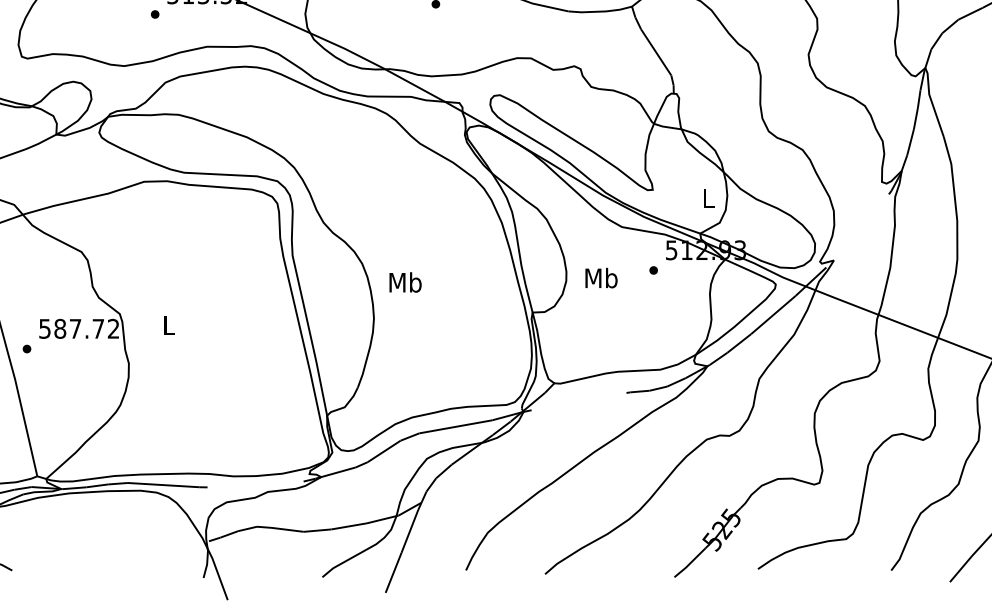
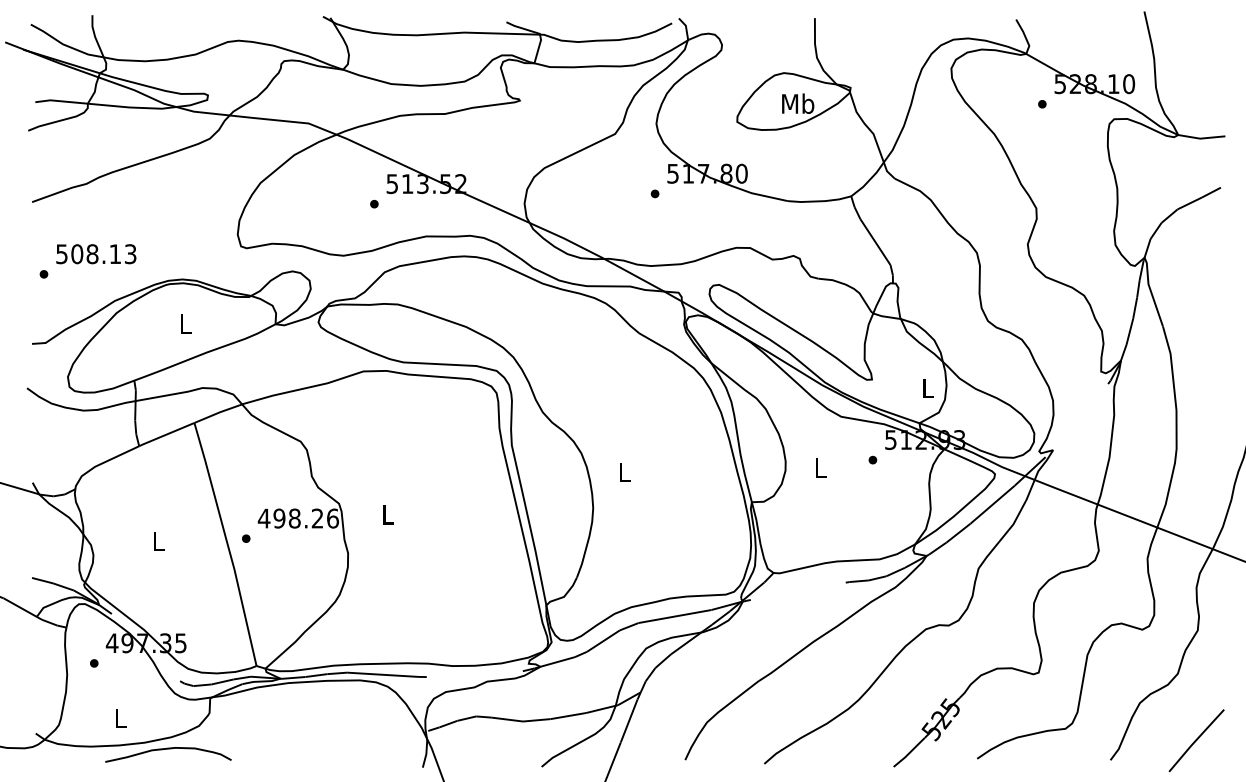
text: (601, 277) -> (820, 467), Mb -> L
text: (405, 281) -> (624, 471), Mb -> L
text: (78, 328) -> (297, 518), 587.72 -> 498.26

